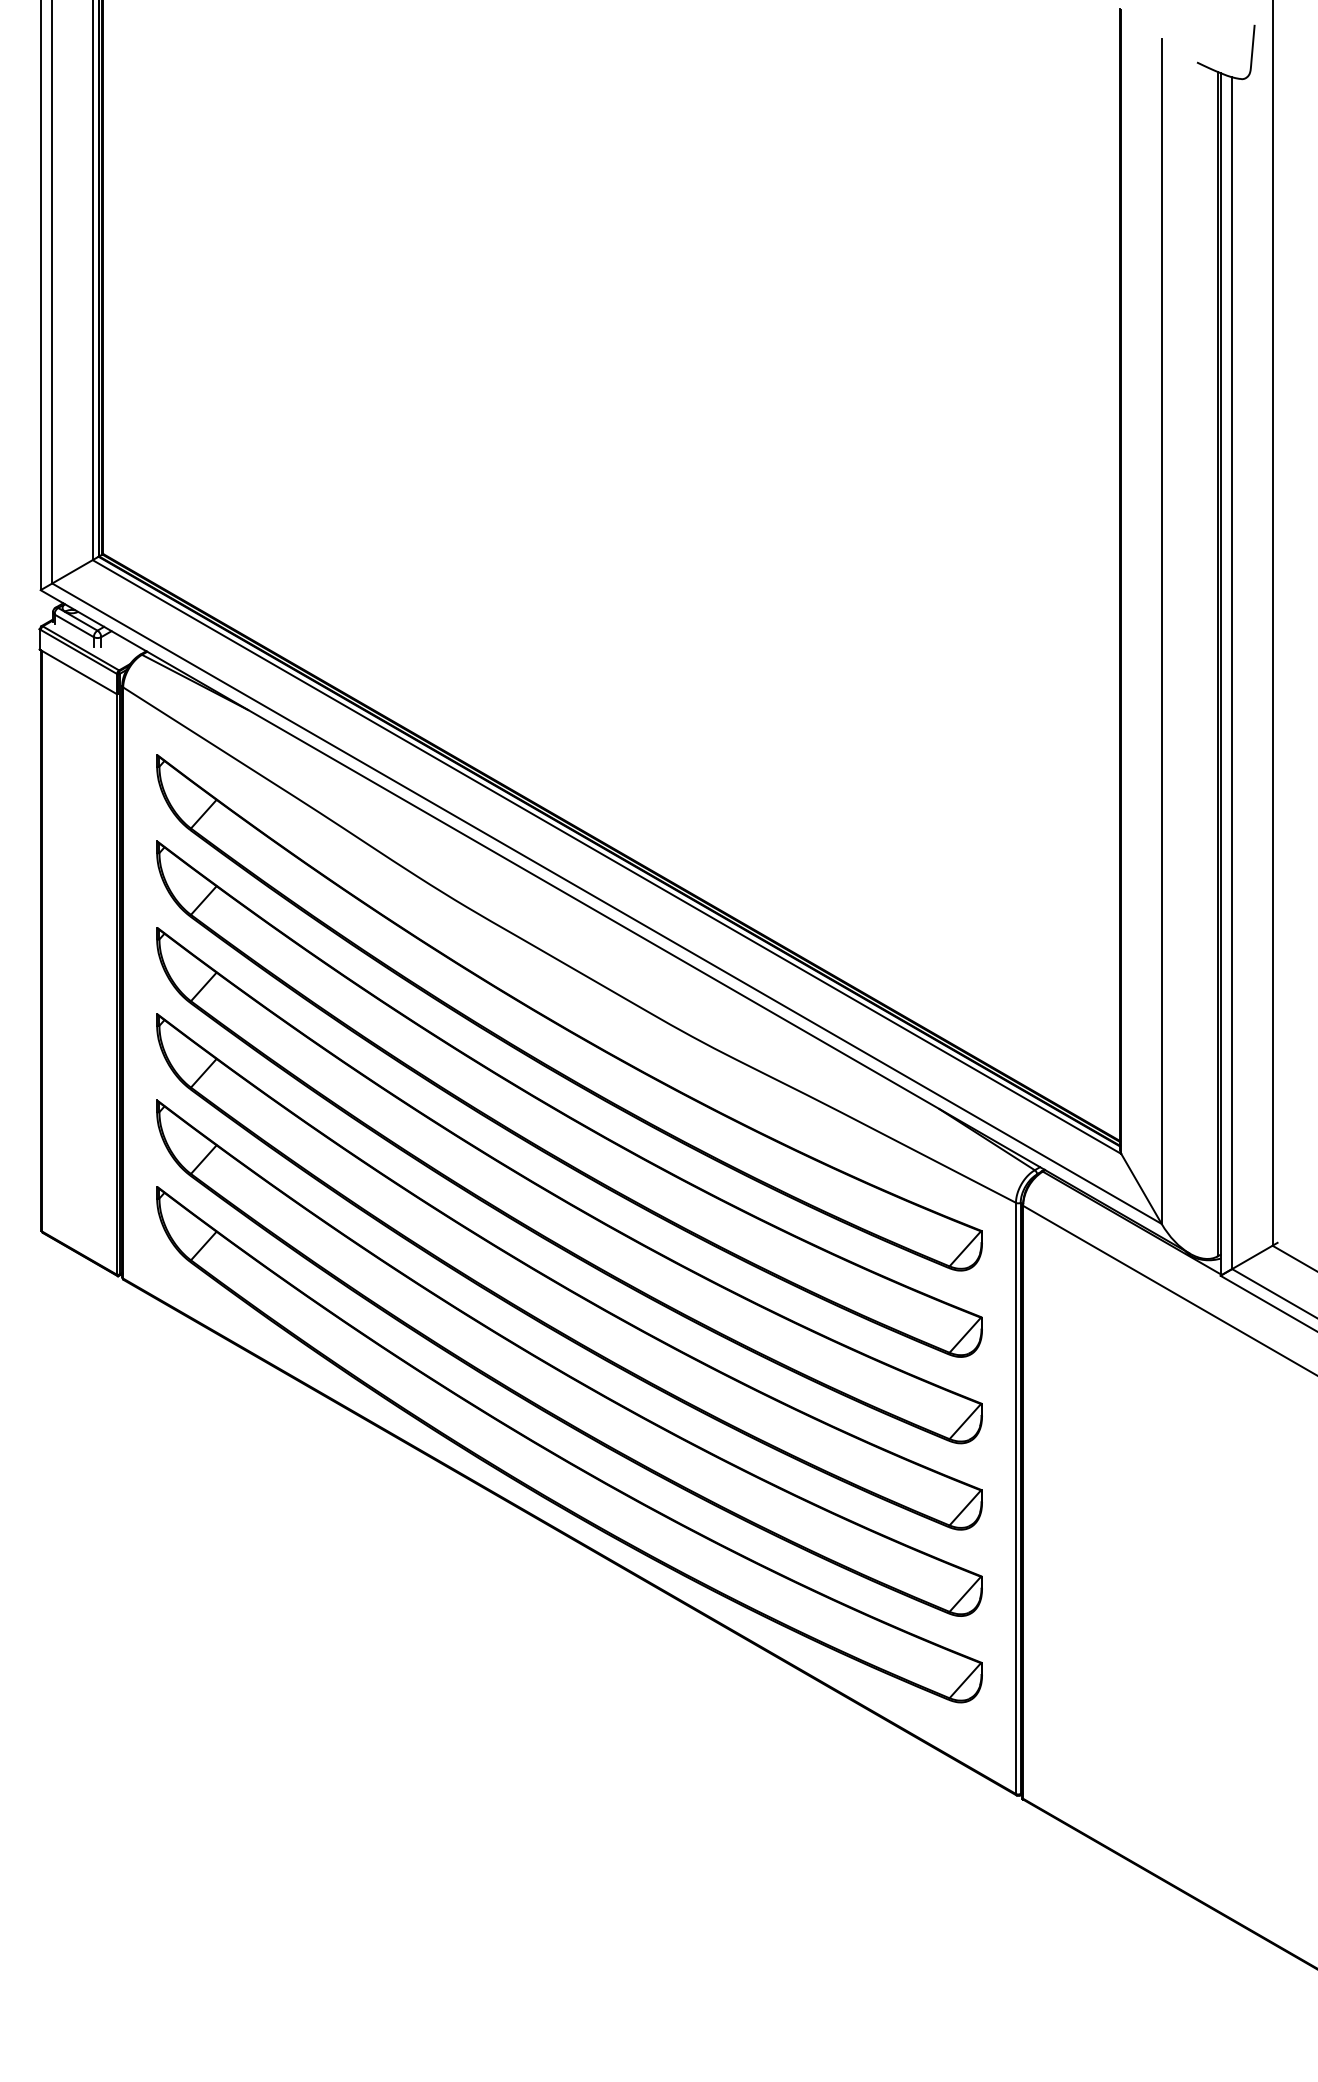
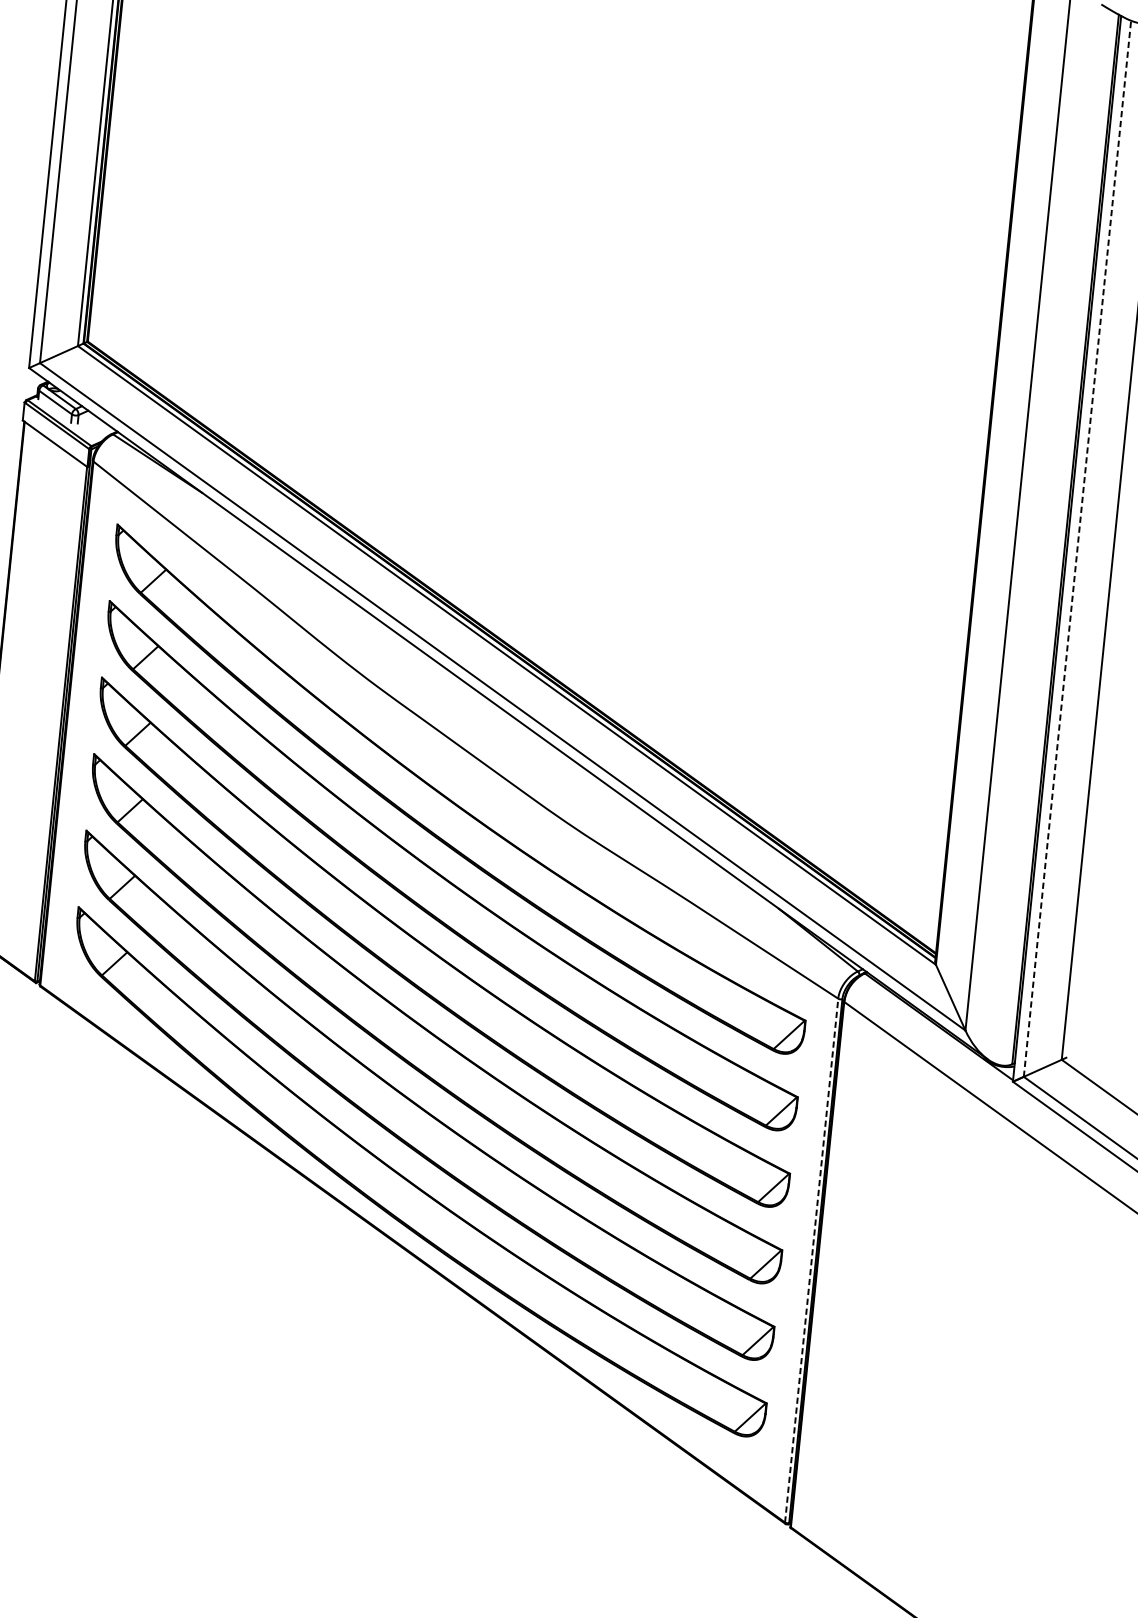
line: (1232, 673) -> (1077, 549), solid -> dashed
line: (1016, 1498) -> (812, 1260), solid -> dashed

